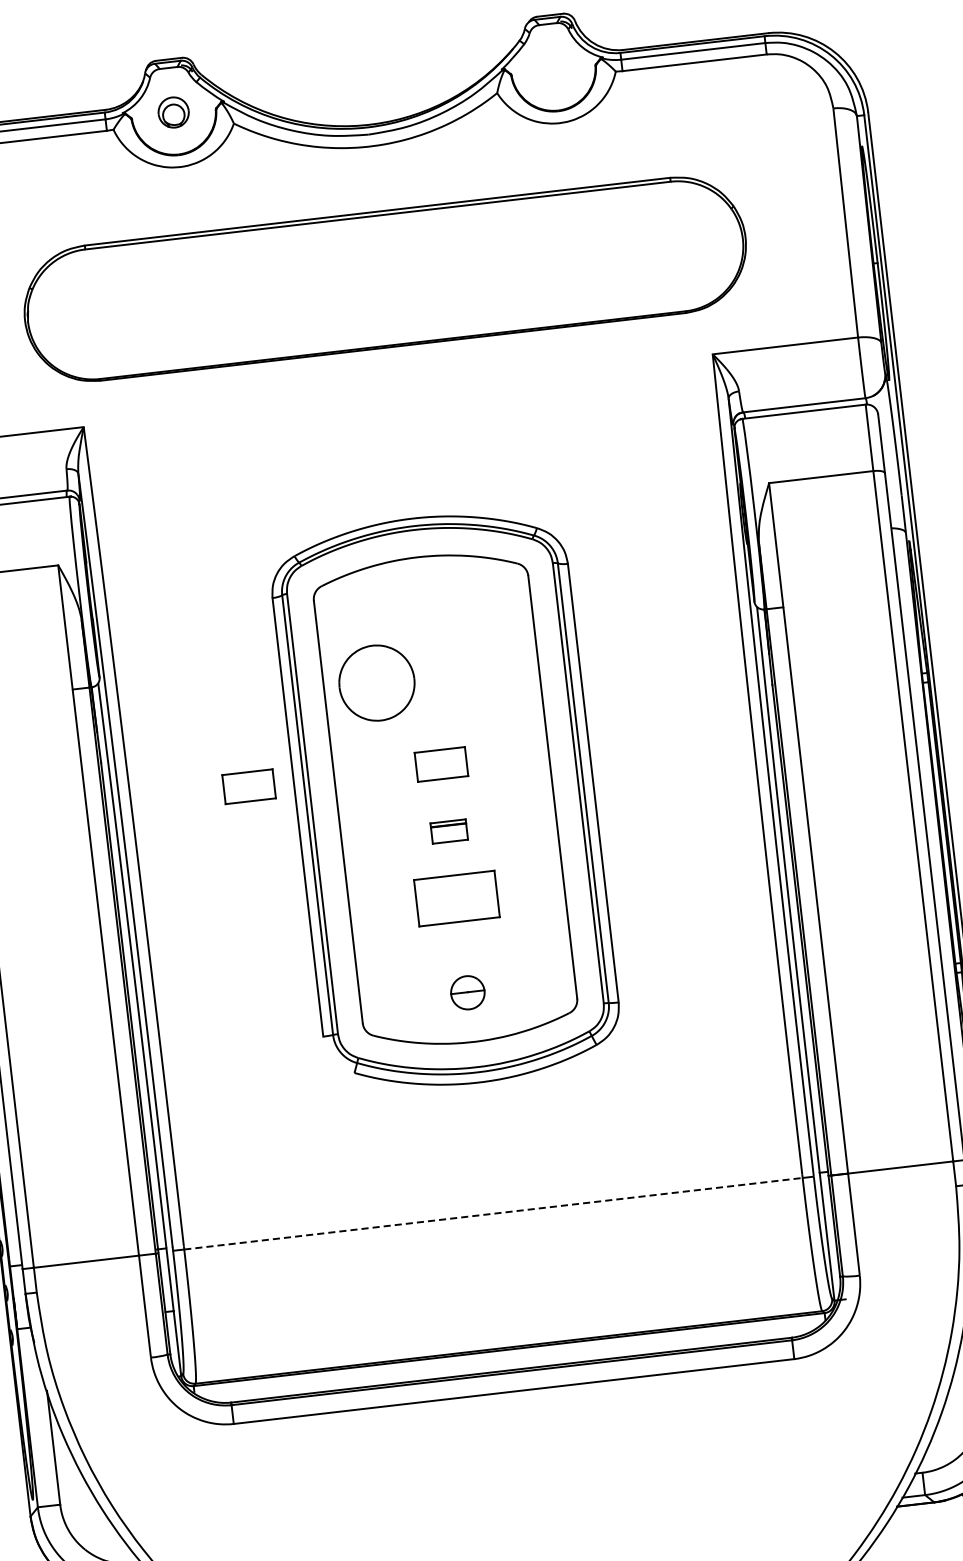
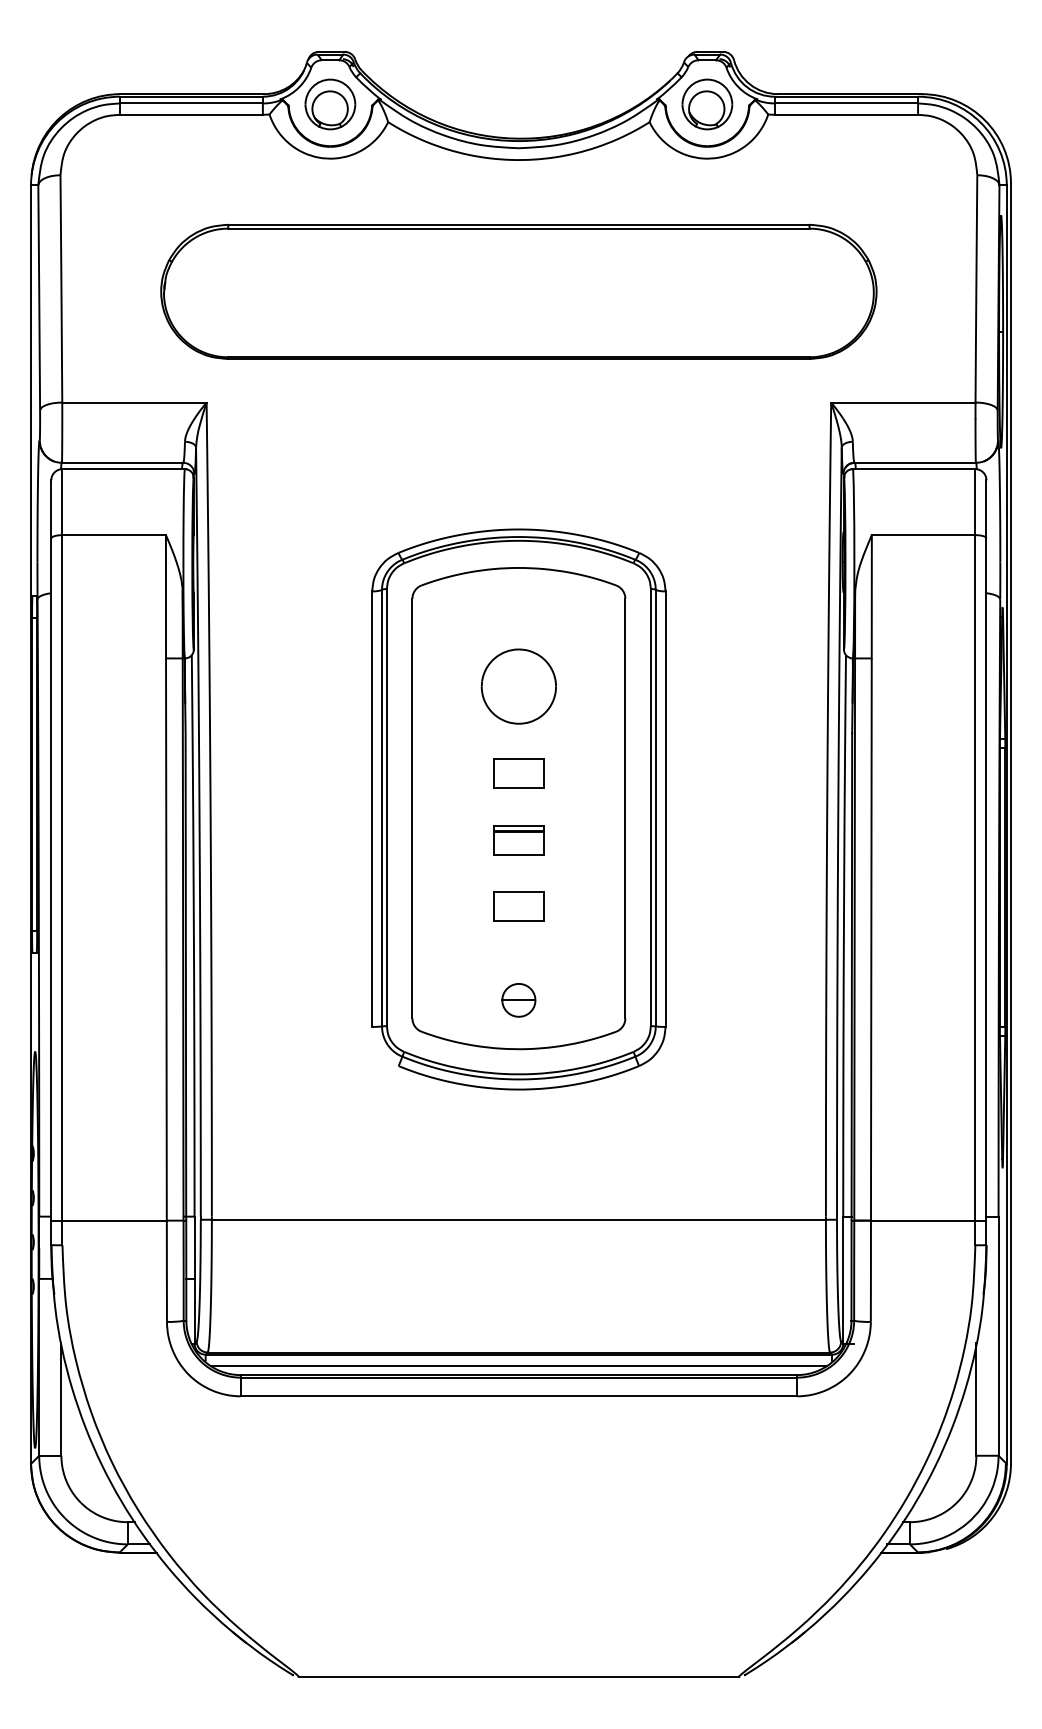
part: (553, 68) -> (707, 104), added
part: (173, 112) -> (330, 104), size x1.67
part: (376, 683) -> (518, 686), moved
part: (248, 786) -> (327, 773), removed
part: (448, 831) -> (518, 840), size x1.43
part: (456, 898) -> (518, 906), size x0.62
line: (494, 1213) -> (519, 1219), dashed -> solid
line: (510, 1360) -> (518, 1365), added

